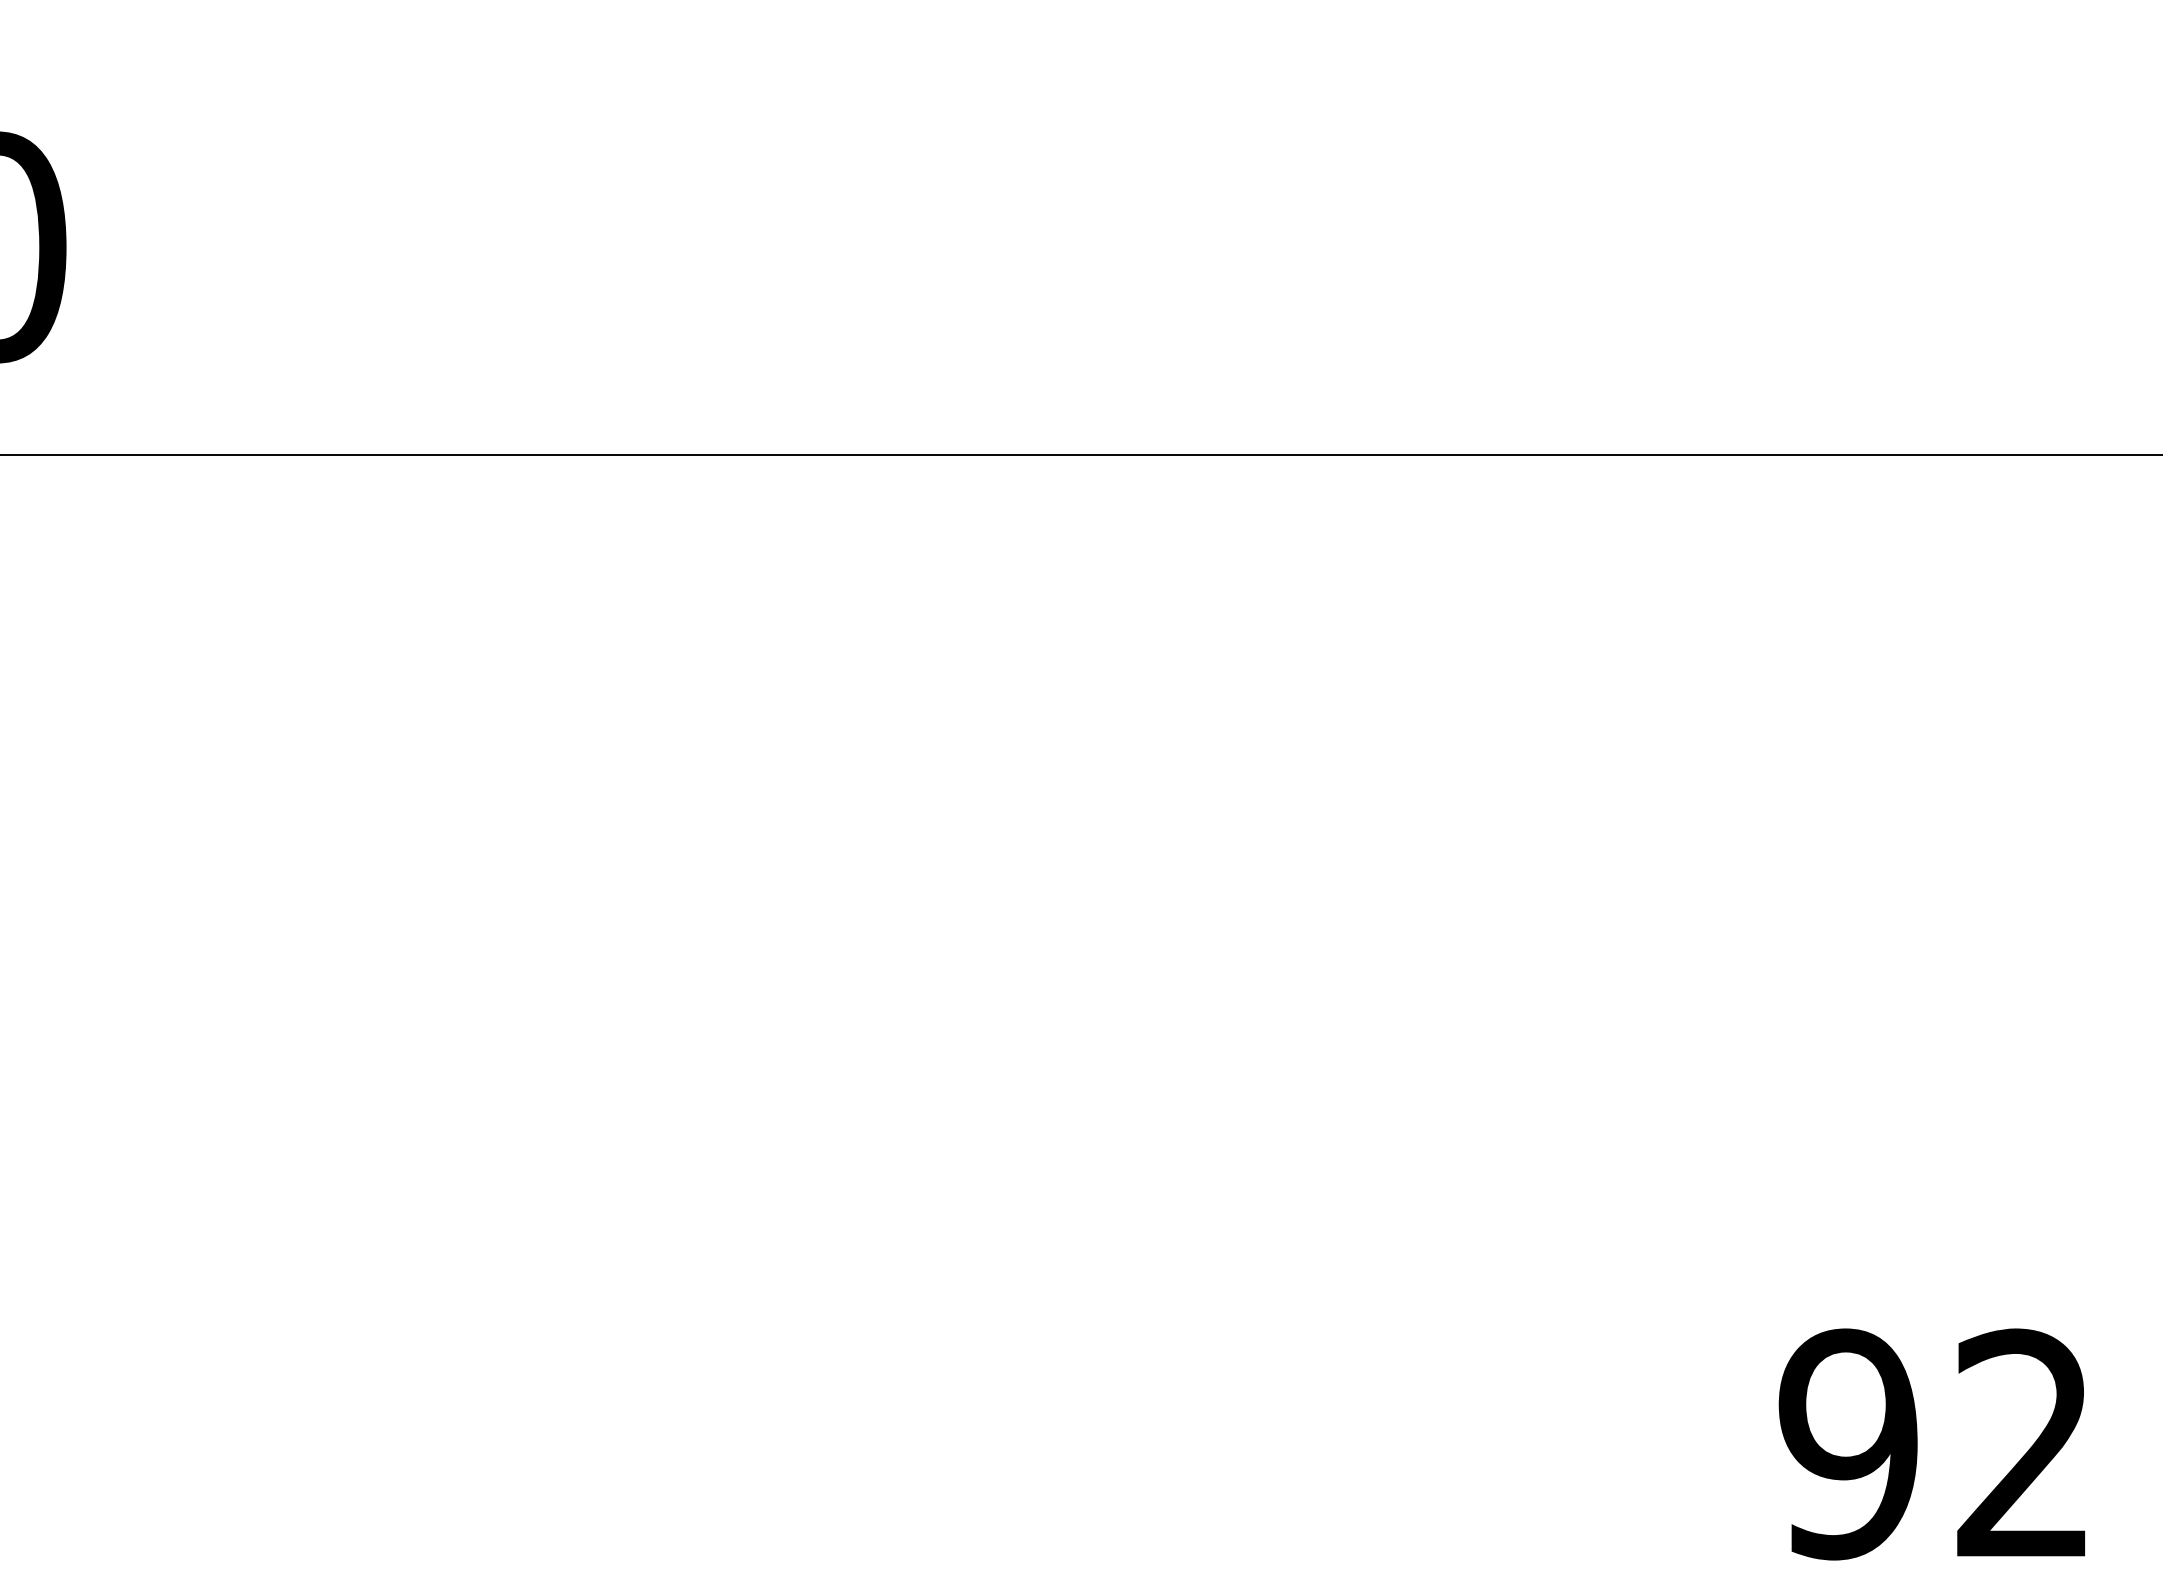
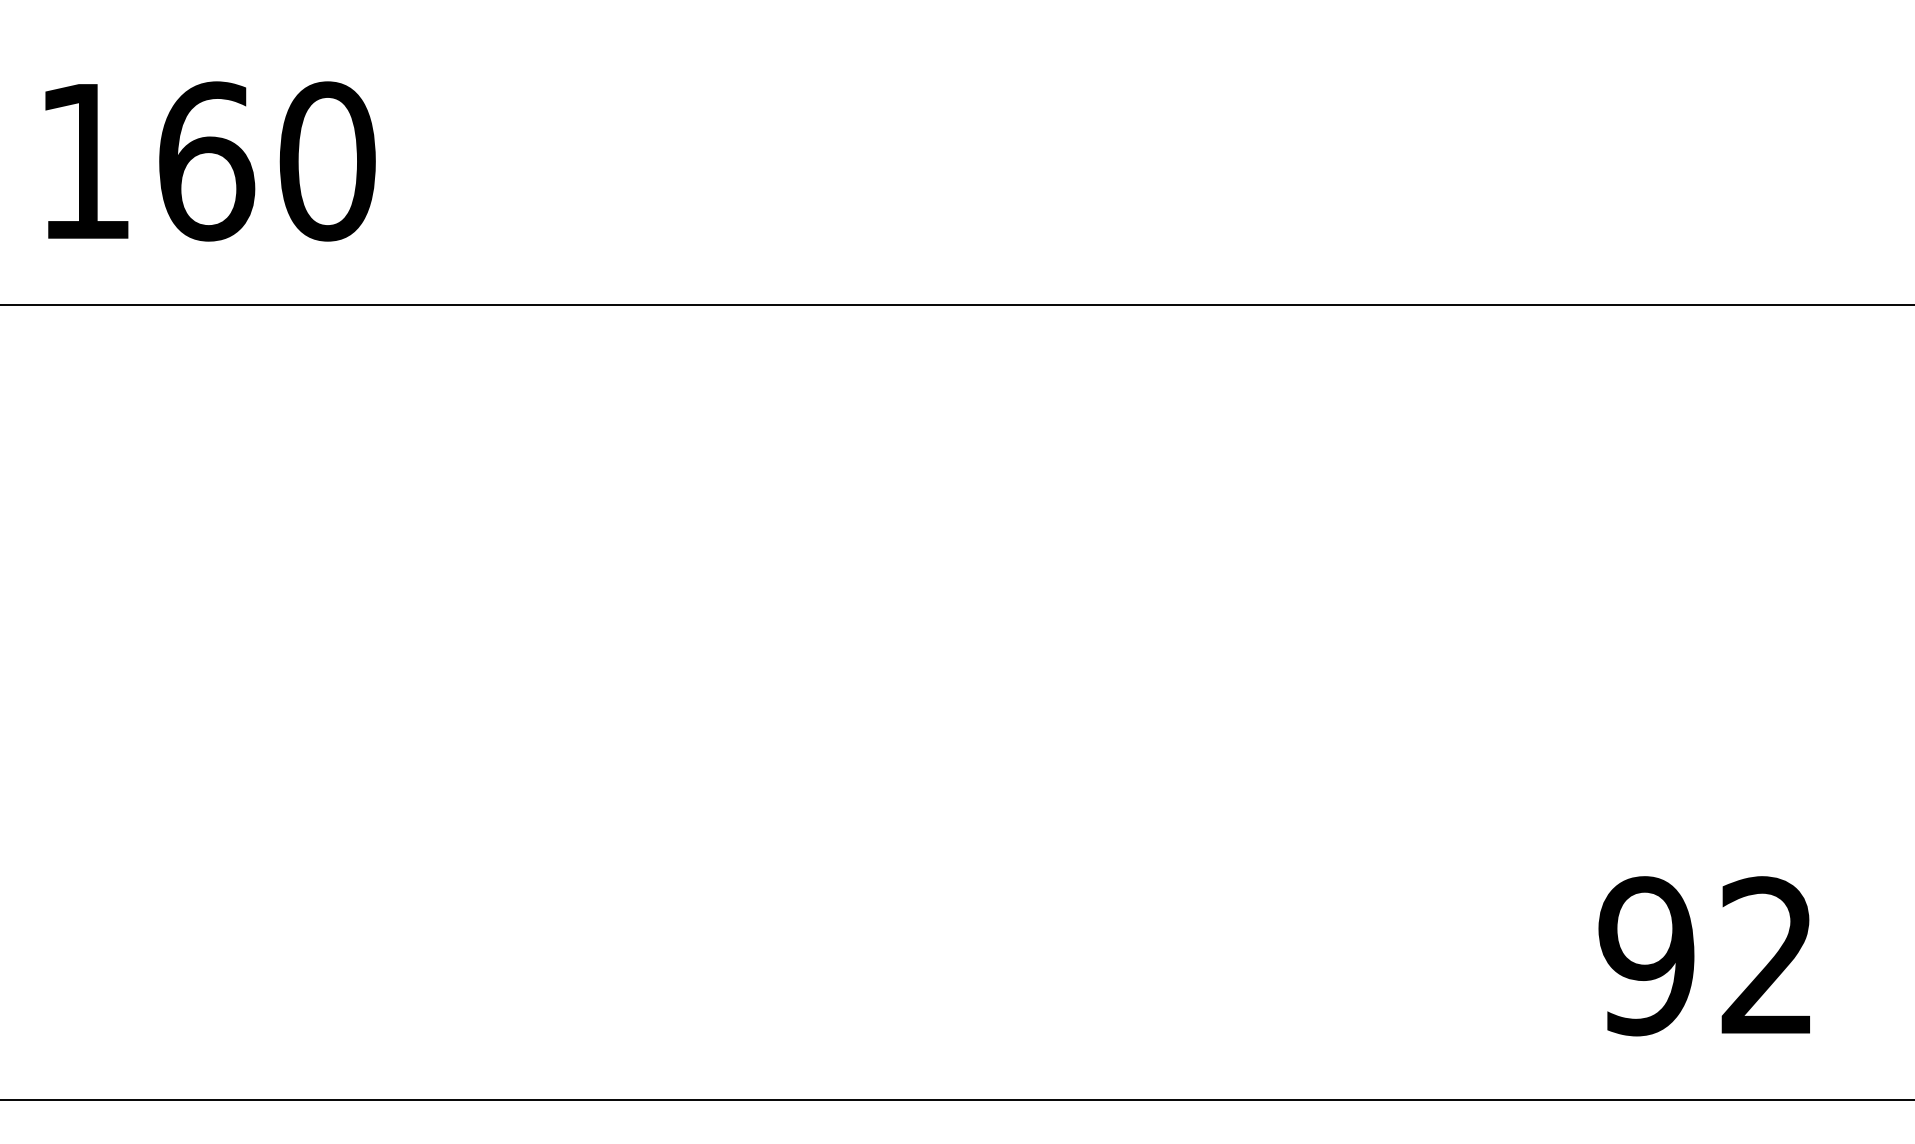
text: (1930, 1444) -> (1703, 956), moved

